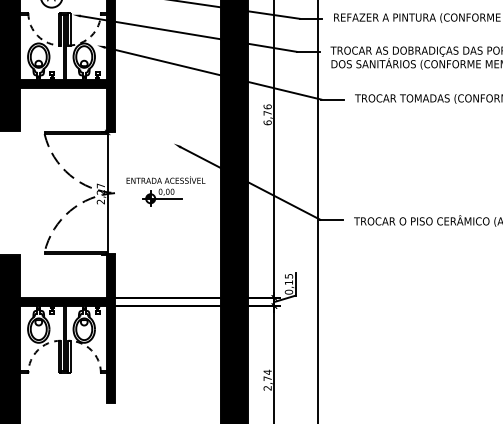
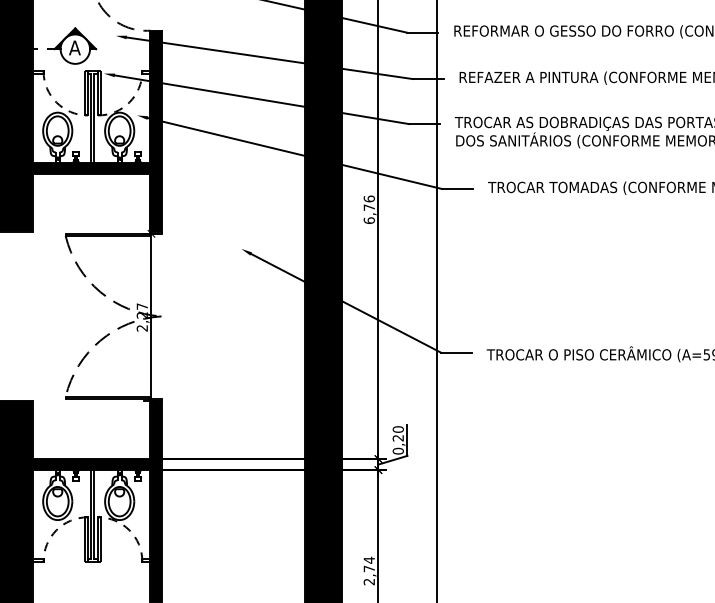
part: (165, 191) -> (230, 313), removed
text: (288, 279) -> (397, 433), 0,15 -> 0,20

